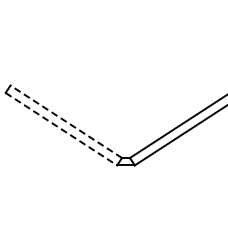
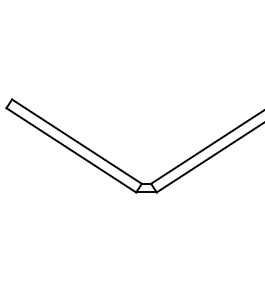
line: (65, 121) -> (76, 141), dashed -> solid
line: (61, 129) -> (71, 150), dashed -> solid

